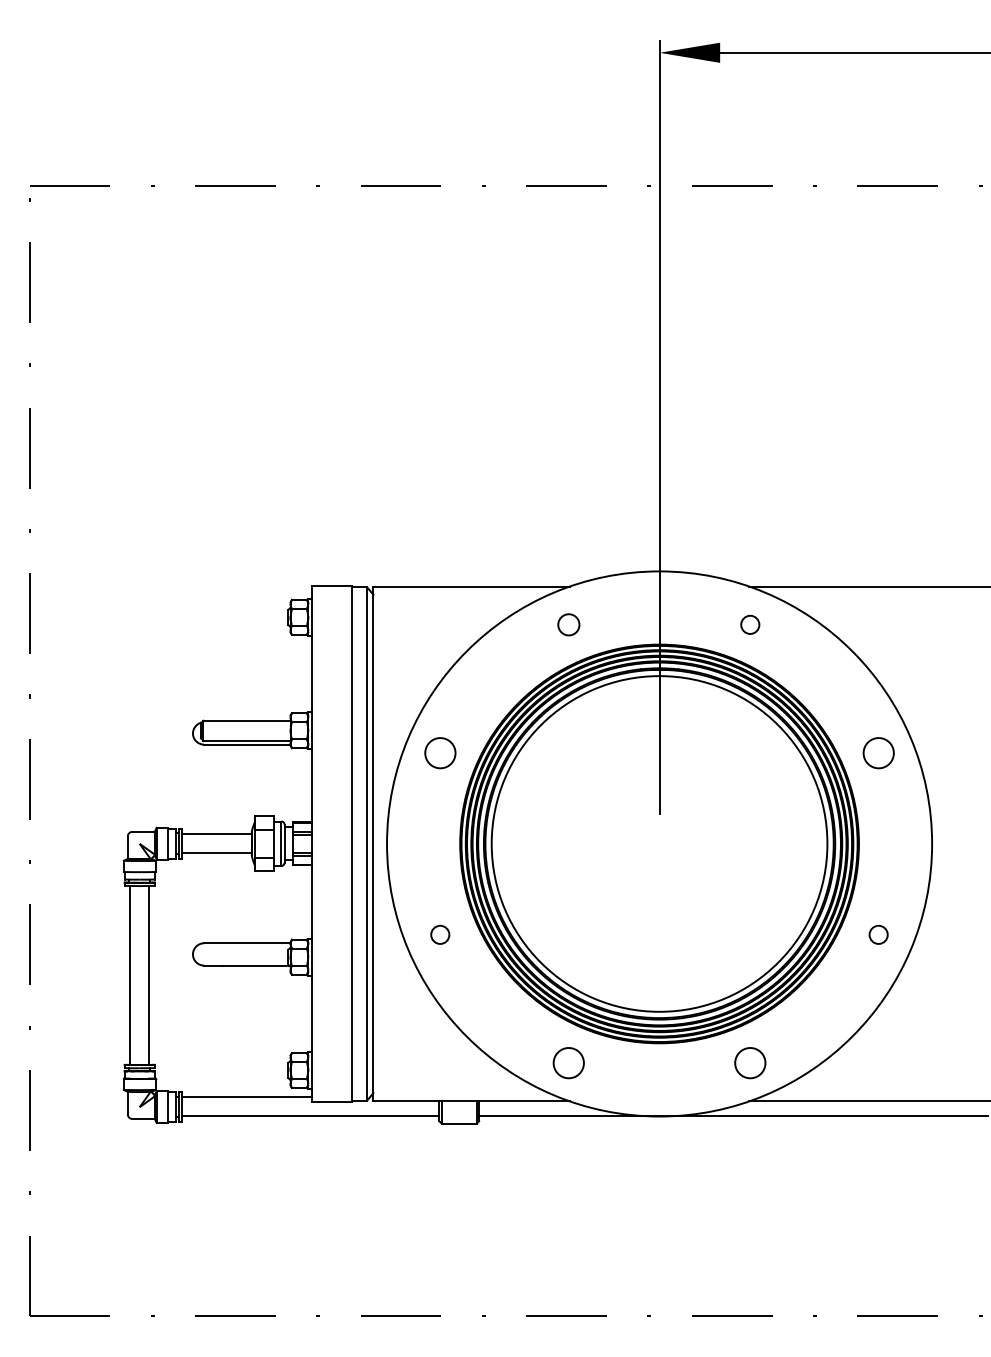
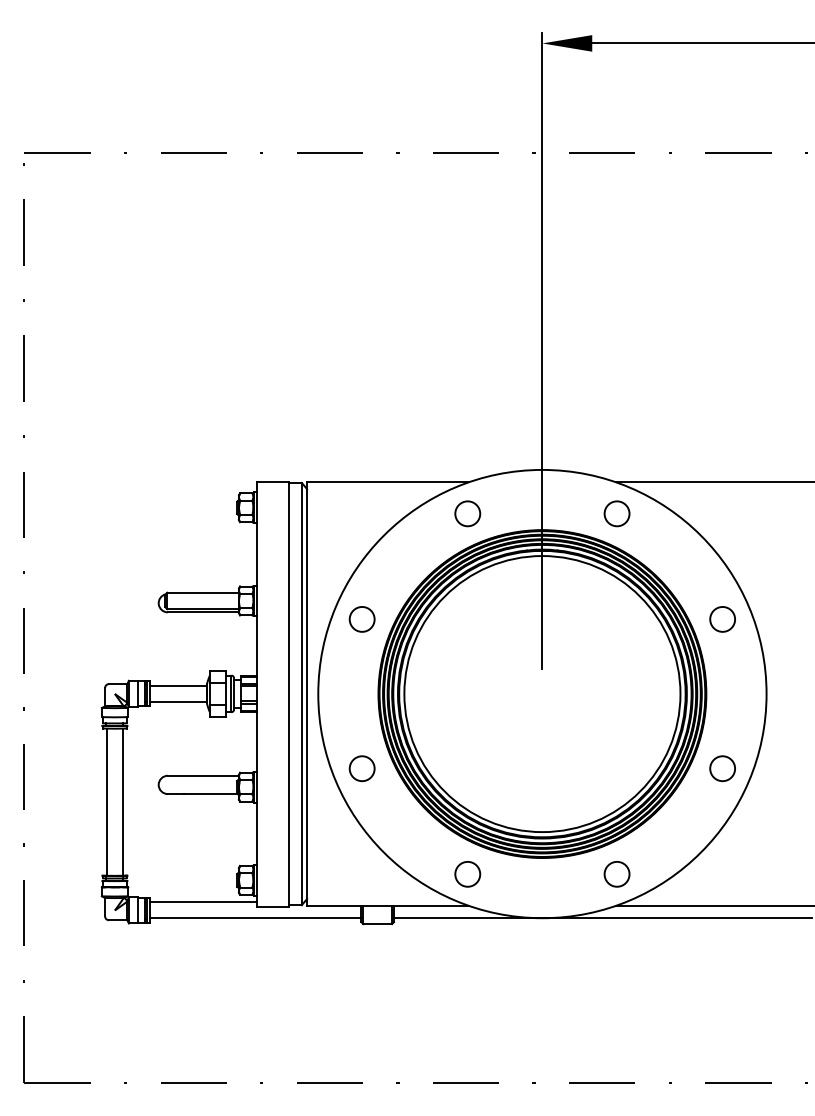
circle: (568, 624) -> (467, 513), size x1.43
circle: (749, 624) -> (616, 513), size x1.67
circle: (439, 934) -> (361, 768), size x1.67
circle: (878, 934) -> (722, 768), size x1.67

